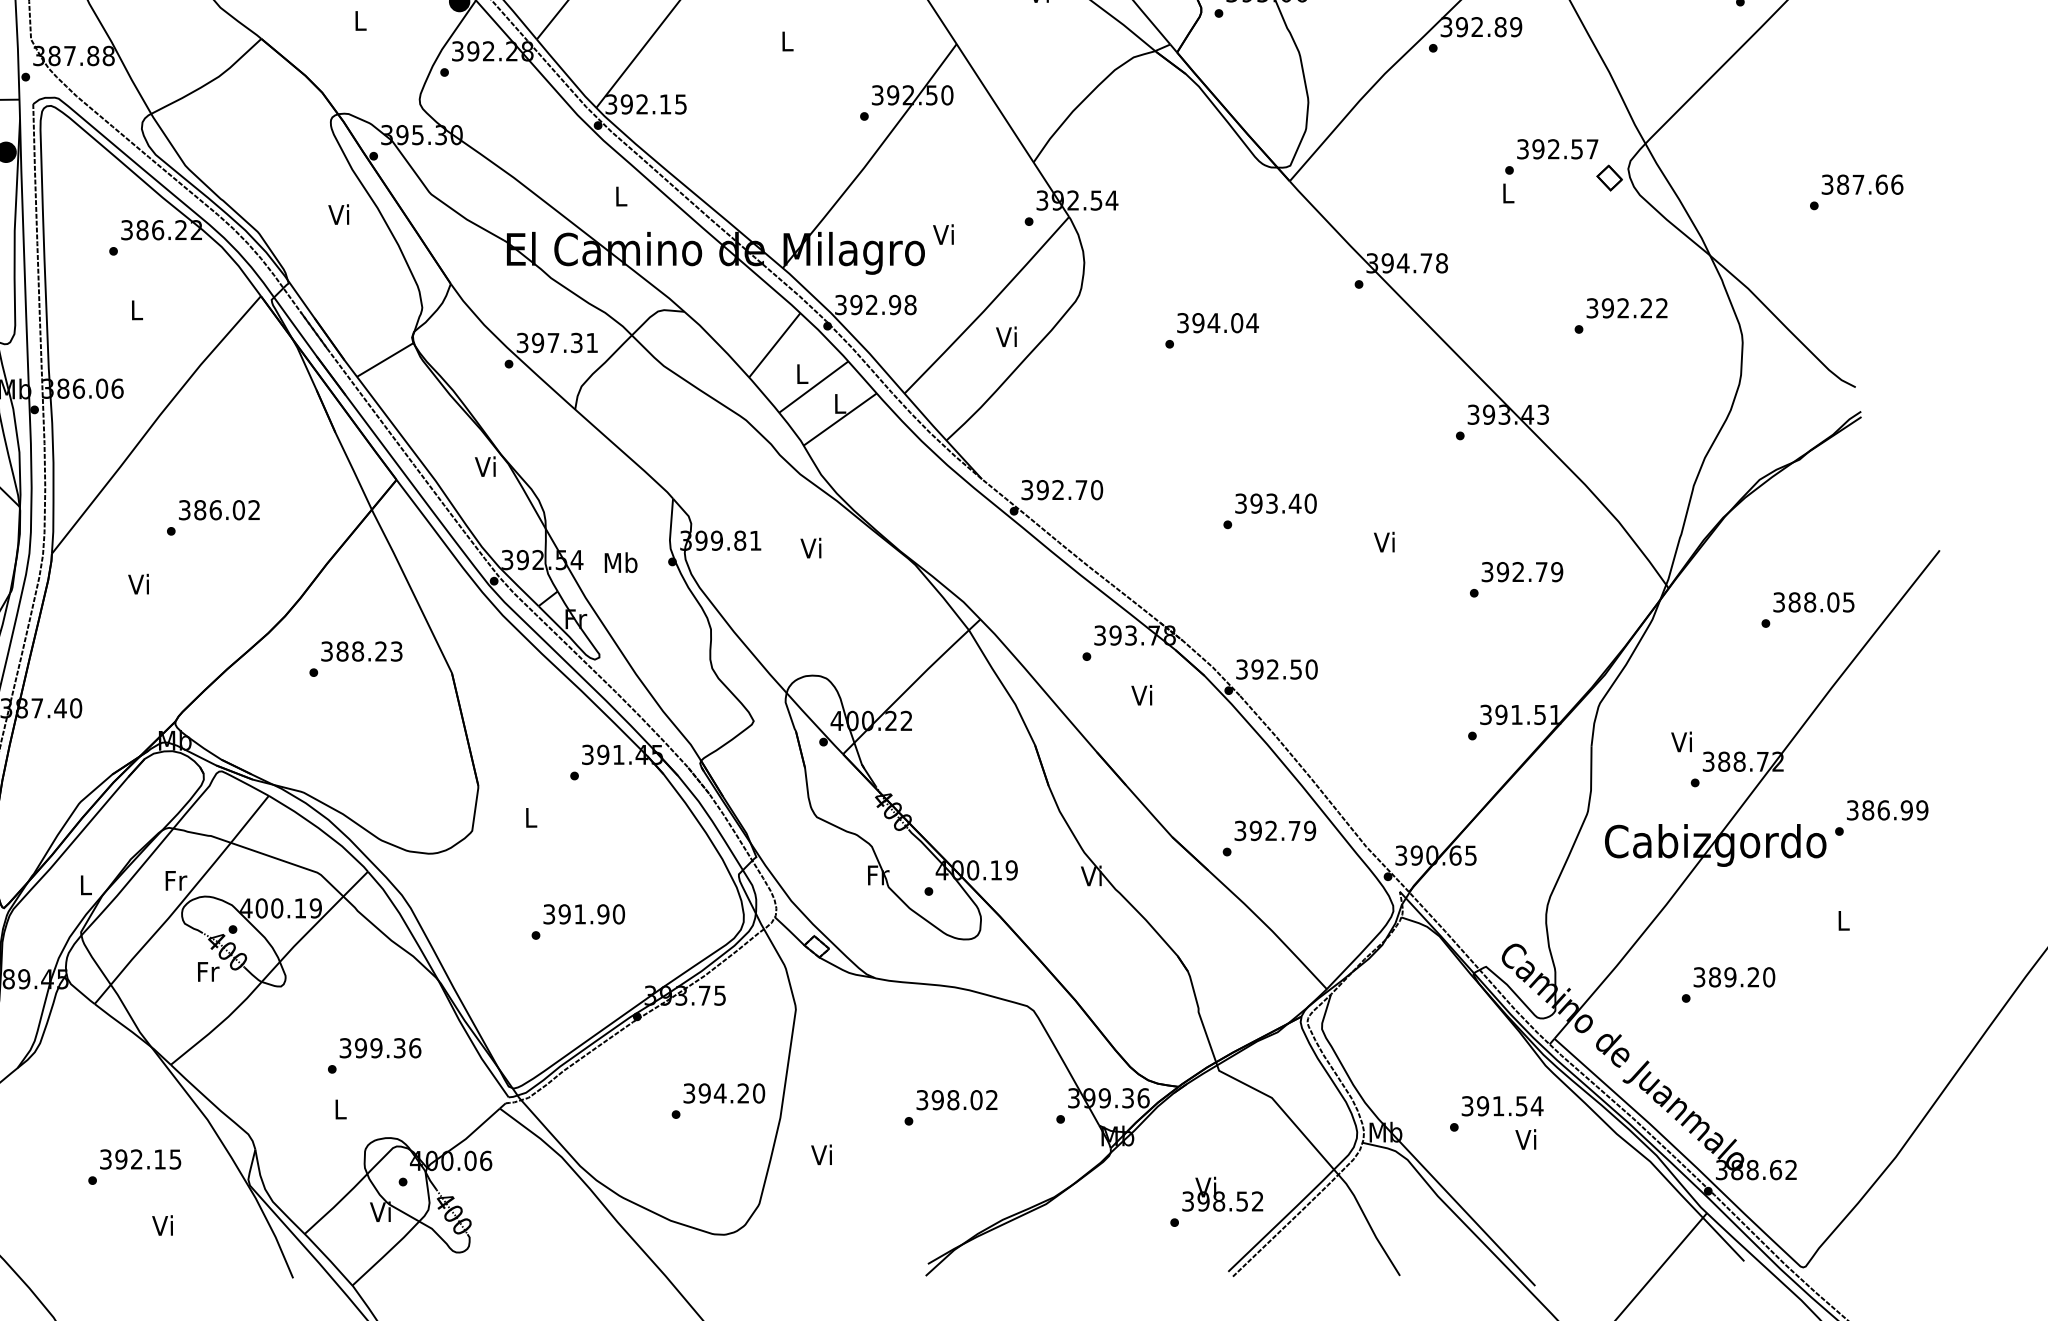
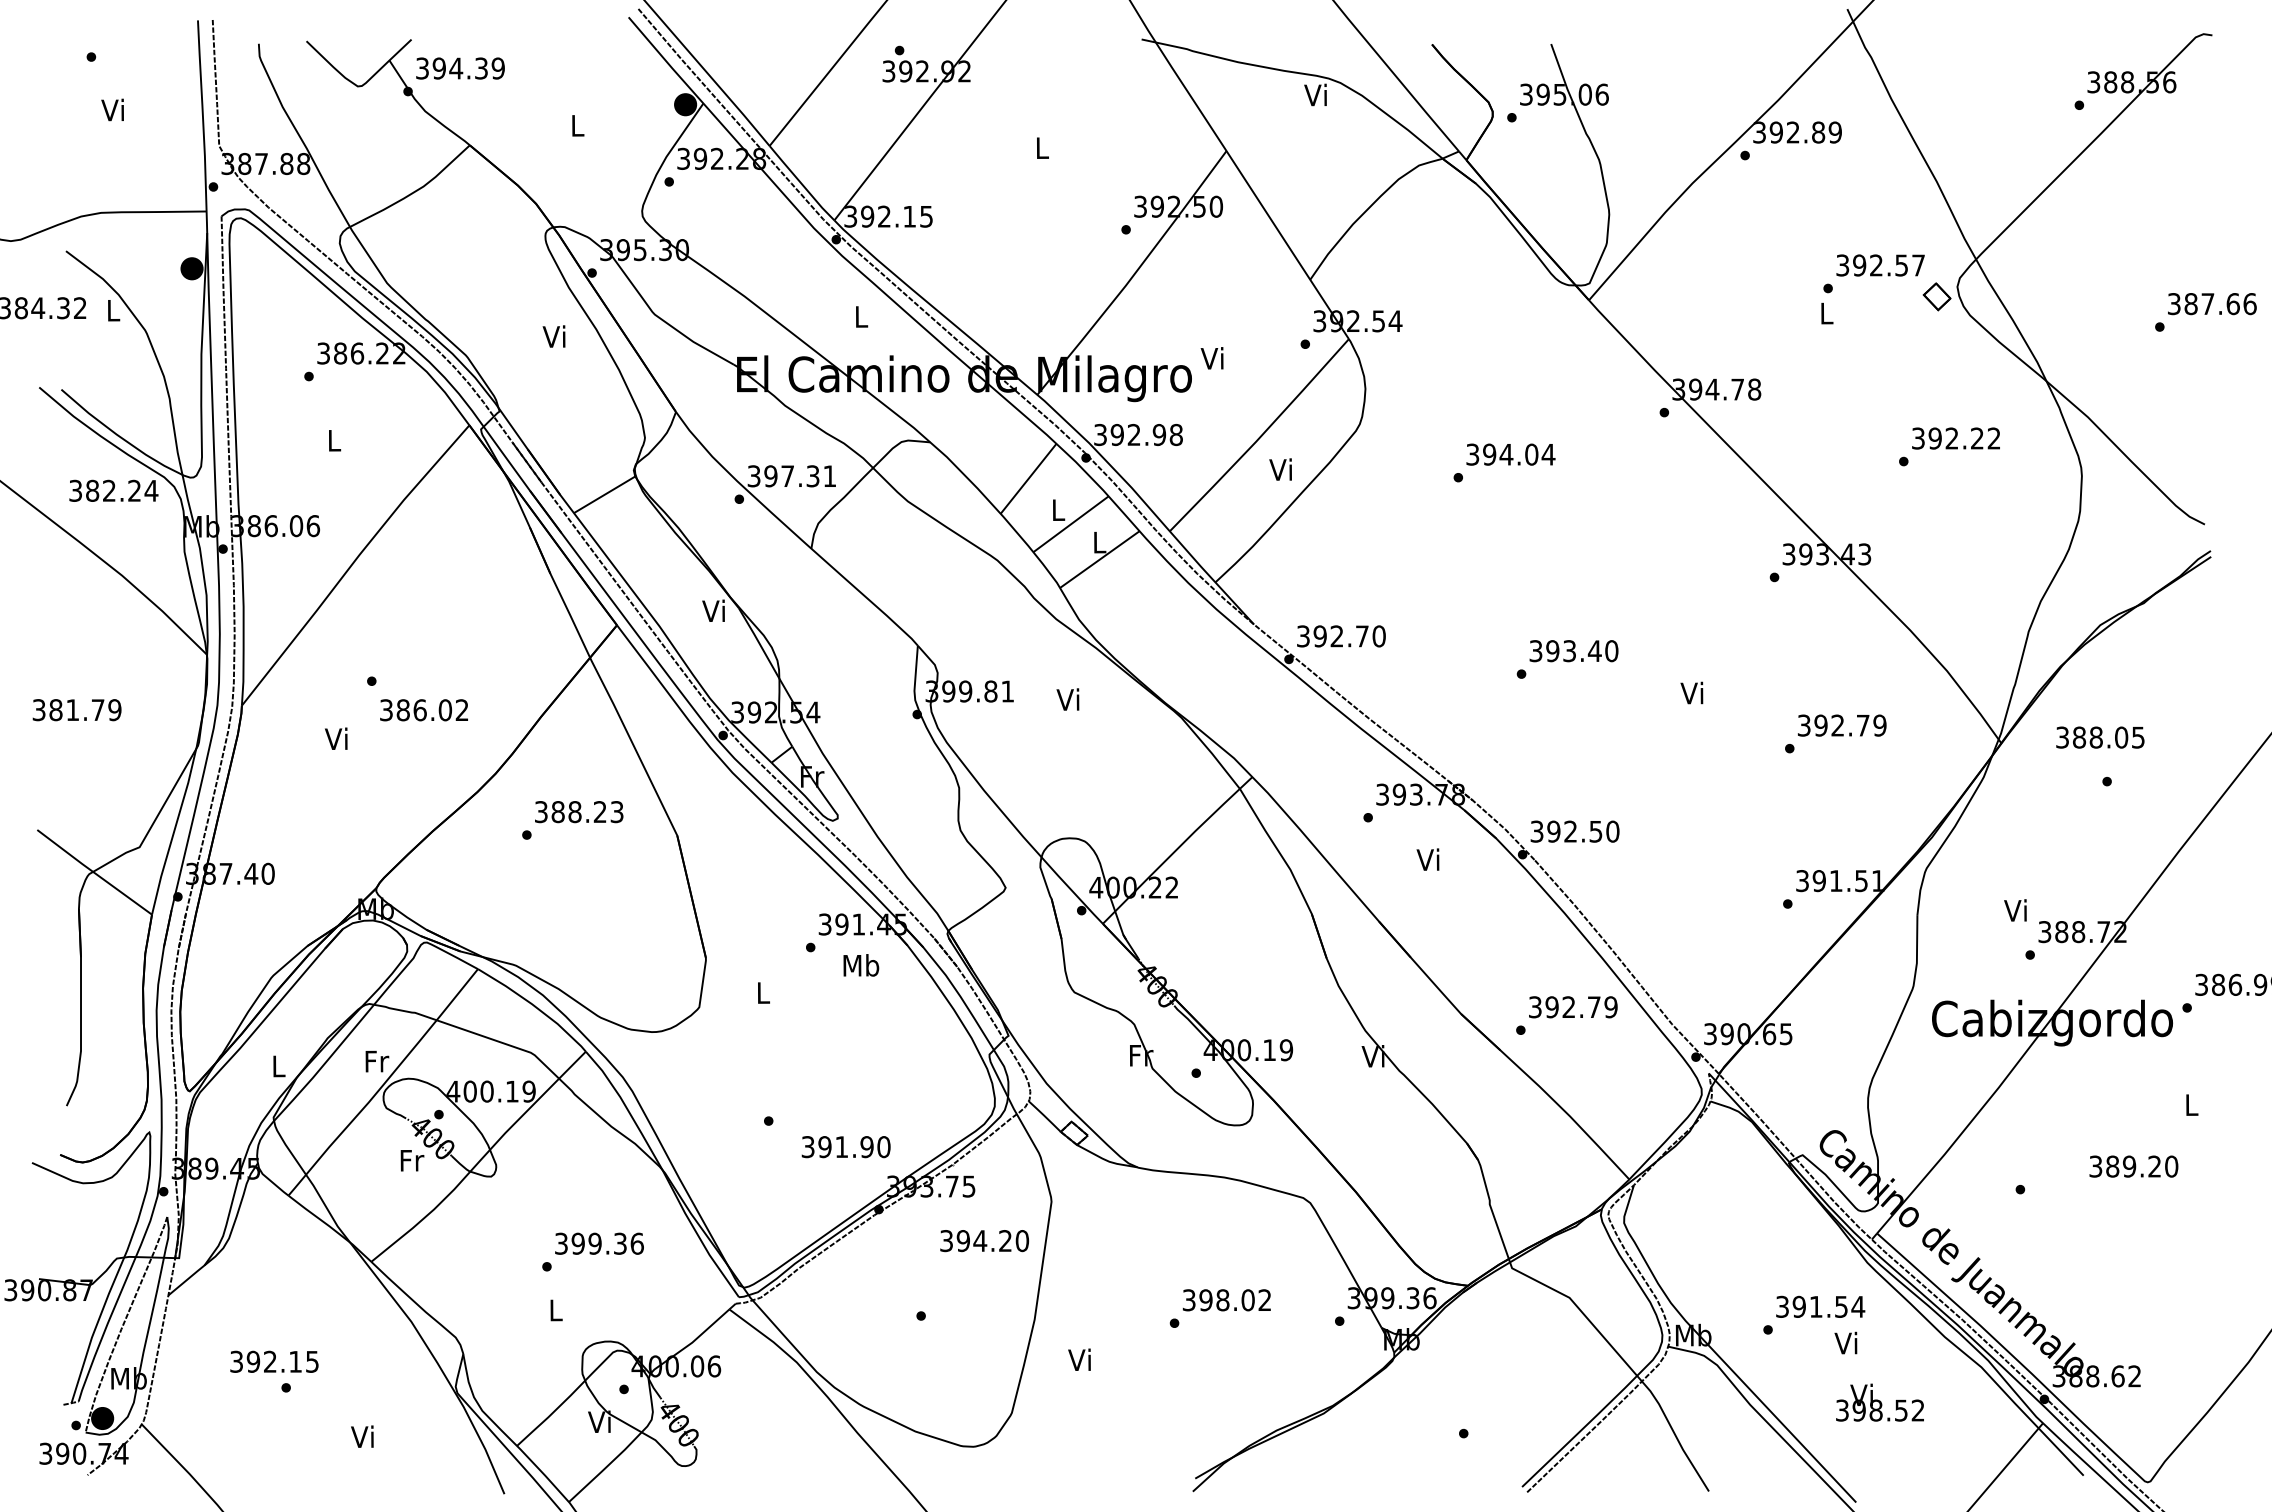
text: (218, 510) -> (423, 710), moved
text: (621, 562) -> (861, 965), moved
text: (1813, 602) -> (2100, 737), moved
text: (583, 914) -> (845, 1147), moved
text: (1734, 977) -> (2133, 1166), moved
text: (724, 1093) -> (984, 1241), moved
text: (140, 1159) -> (274, 1361), moved
text: (1222, 1194) -> (1879, 1402), moved

